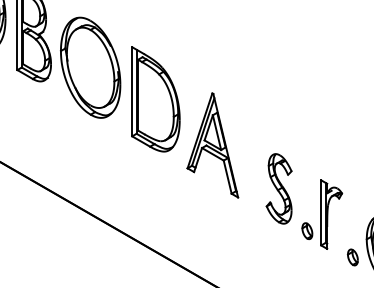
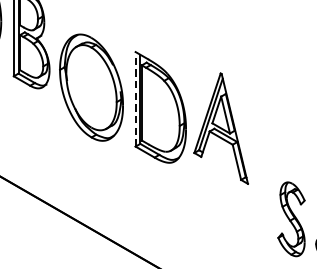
part: (90, 67) -> (91, 87), moved
line: (132, 91) -> (135, 99), solid -> dashed
part: (212, 145) -> (220, 128), moved
part: (278, 188) -> (290, 218), moved

